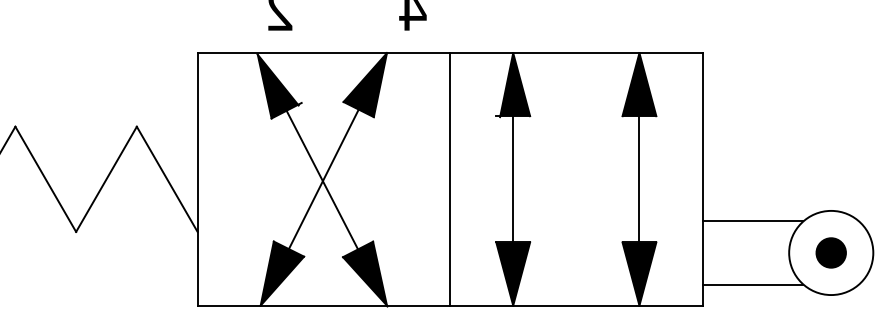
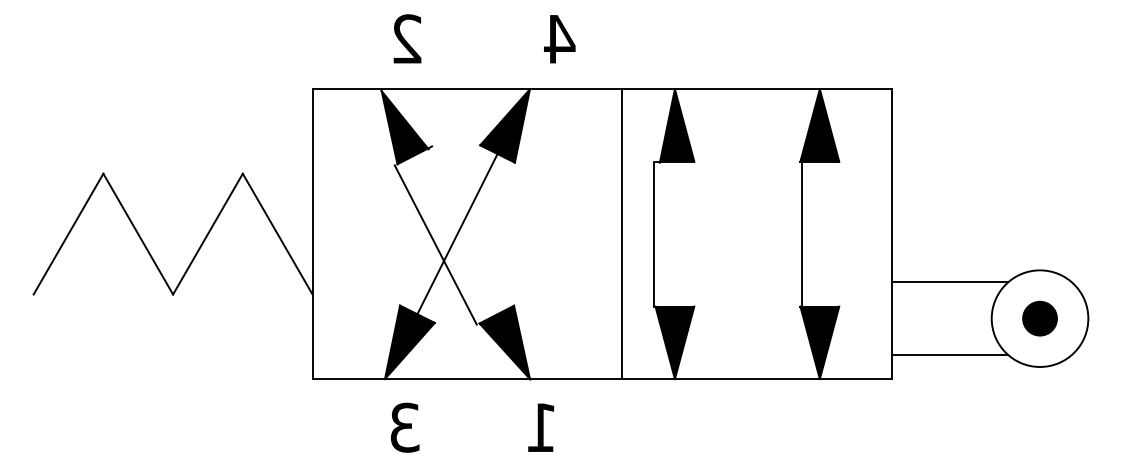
line: (512, 178) -> (653, 233), moved
line: (639, 178) -> (801, 233), moved
line: (322, 179) -> (435, 244), moved
line: (450, 179) -> (622, 234), moved

